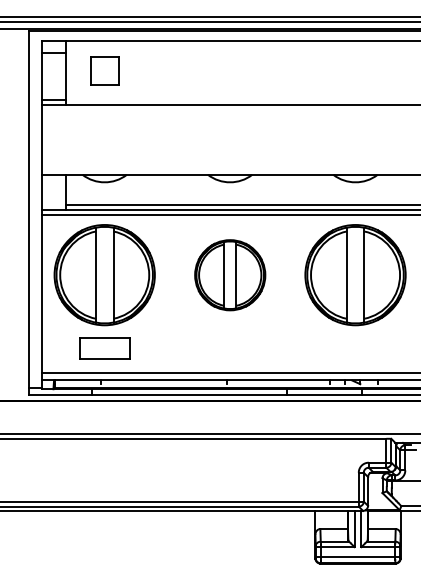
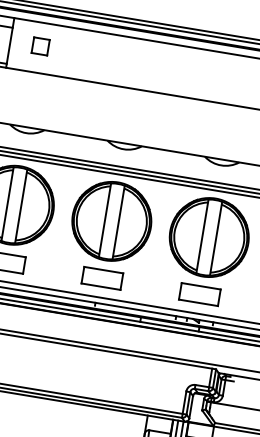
part: (104, 70) -> (40, 46), size x0.71
part: (230, 275) -> (112, 221), size x1.43
part: (229, 348) -> (101, 278), added
part: (355, 348) -> (199, 294), added

